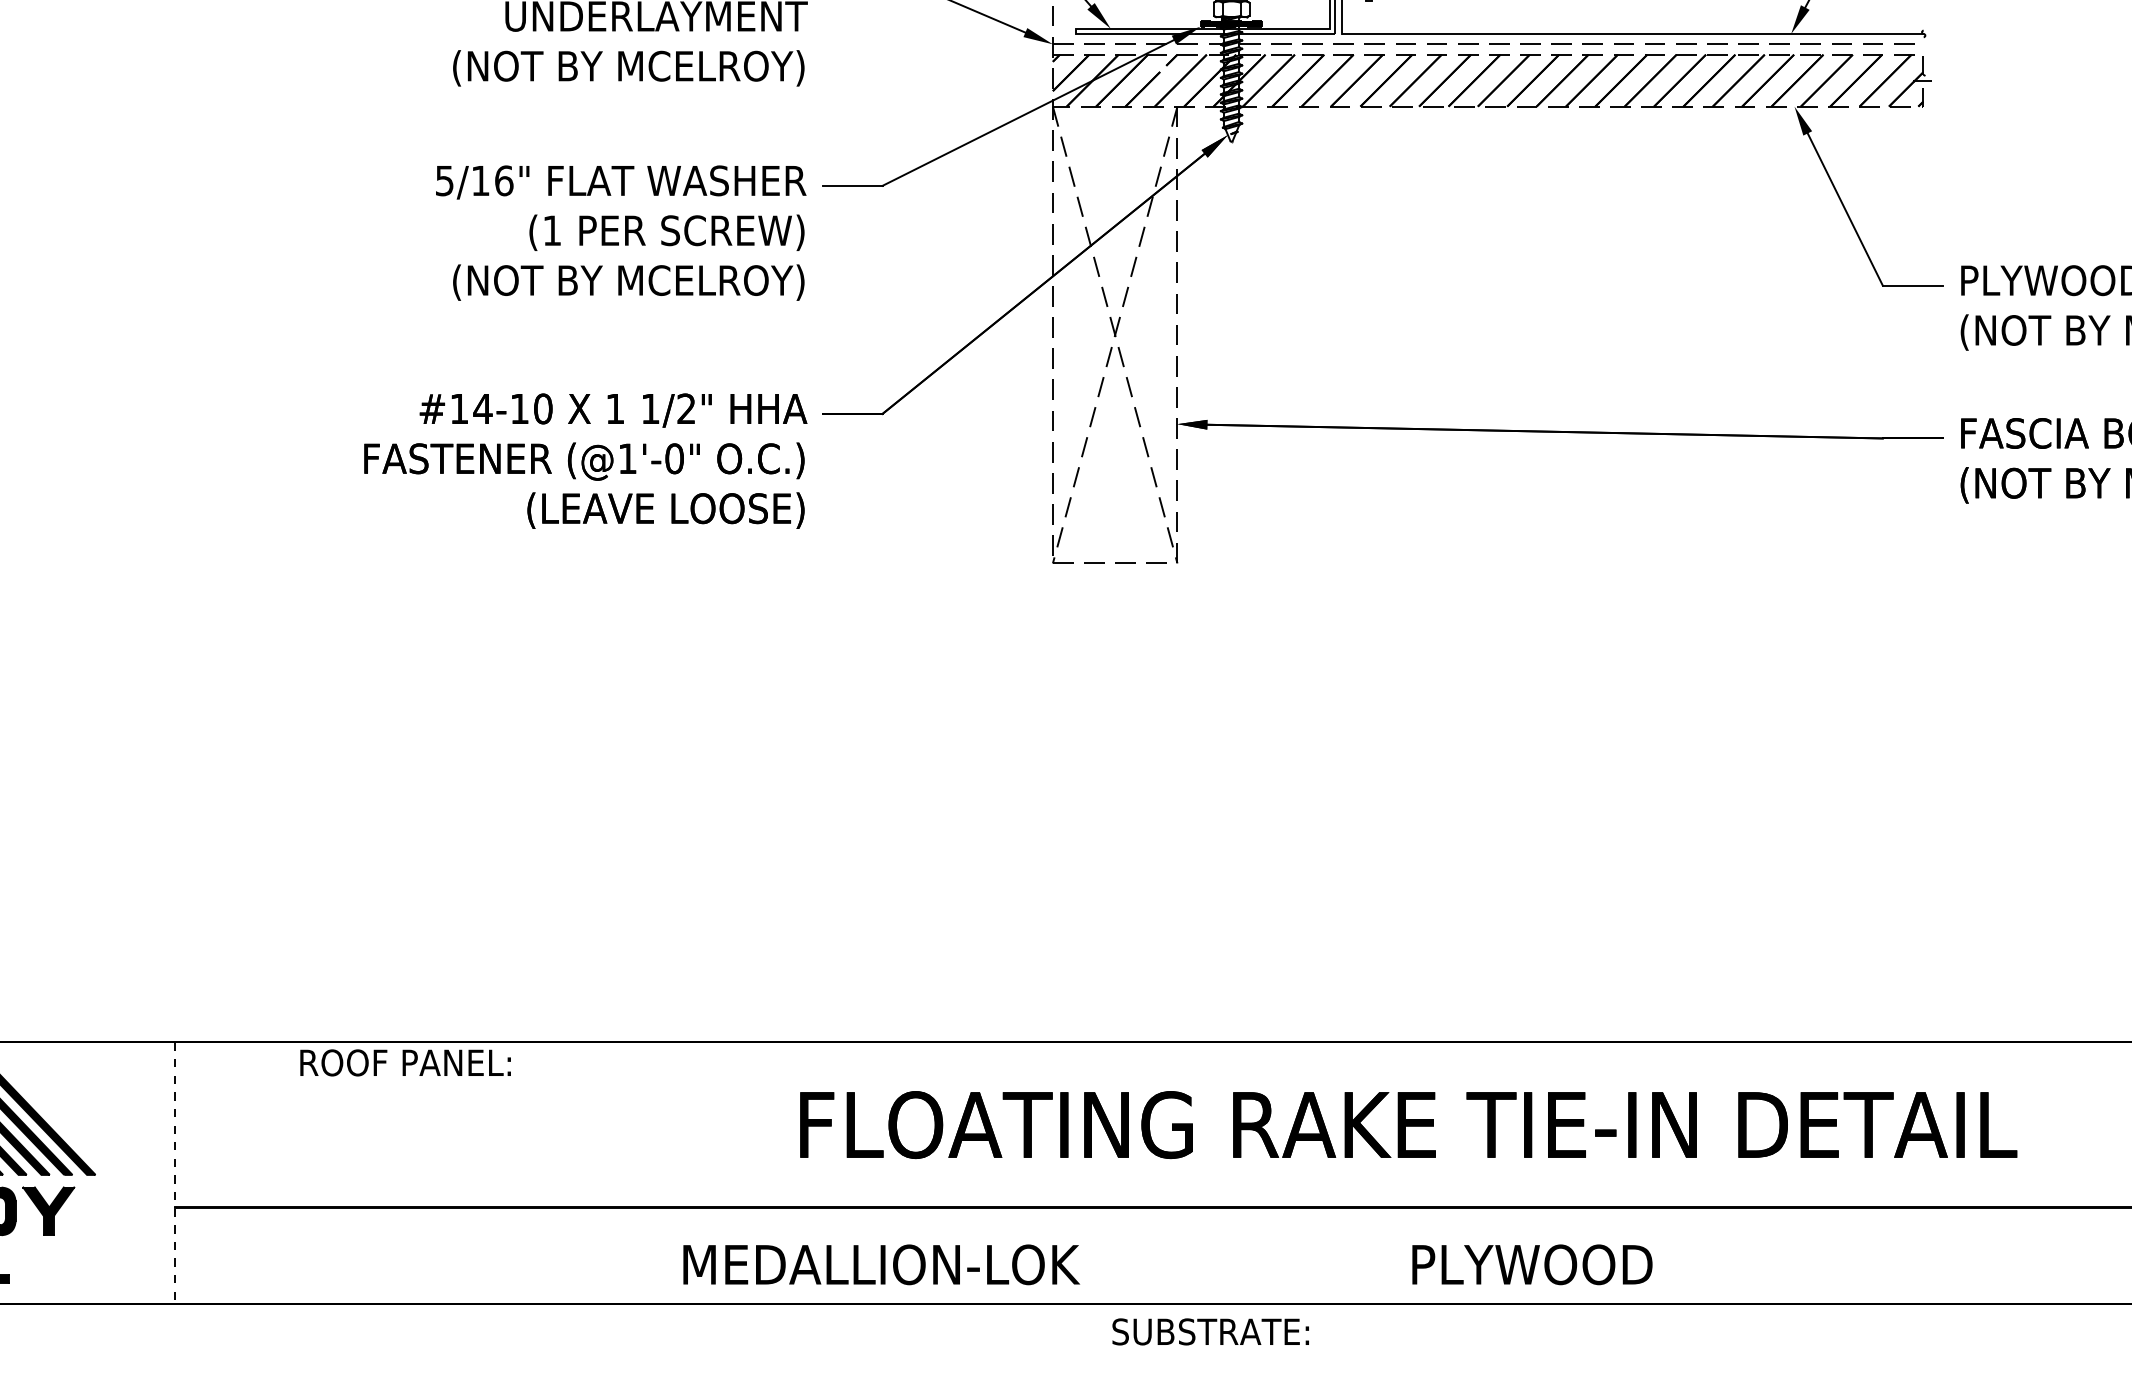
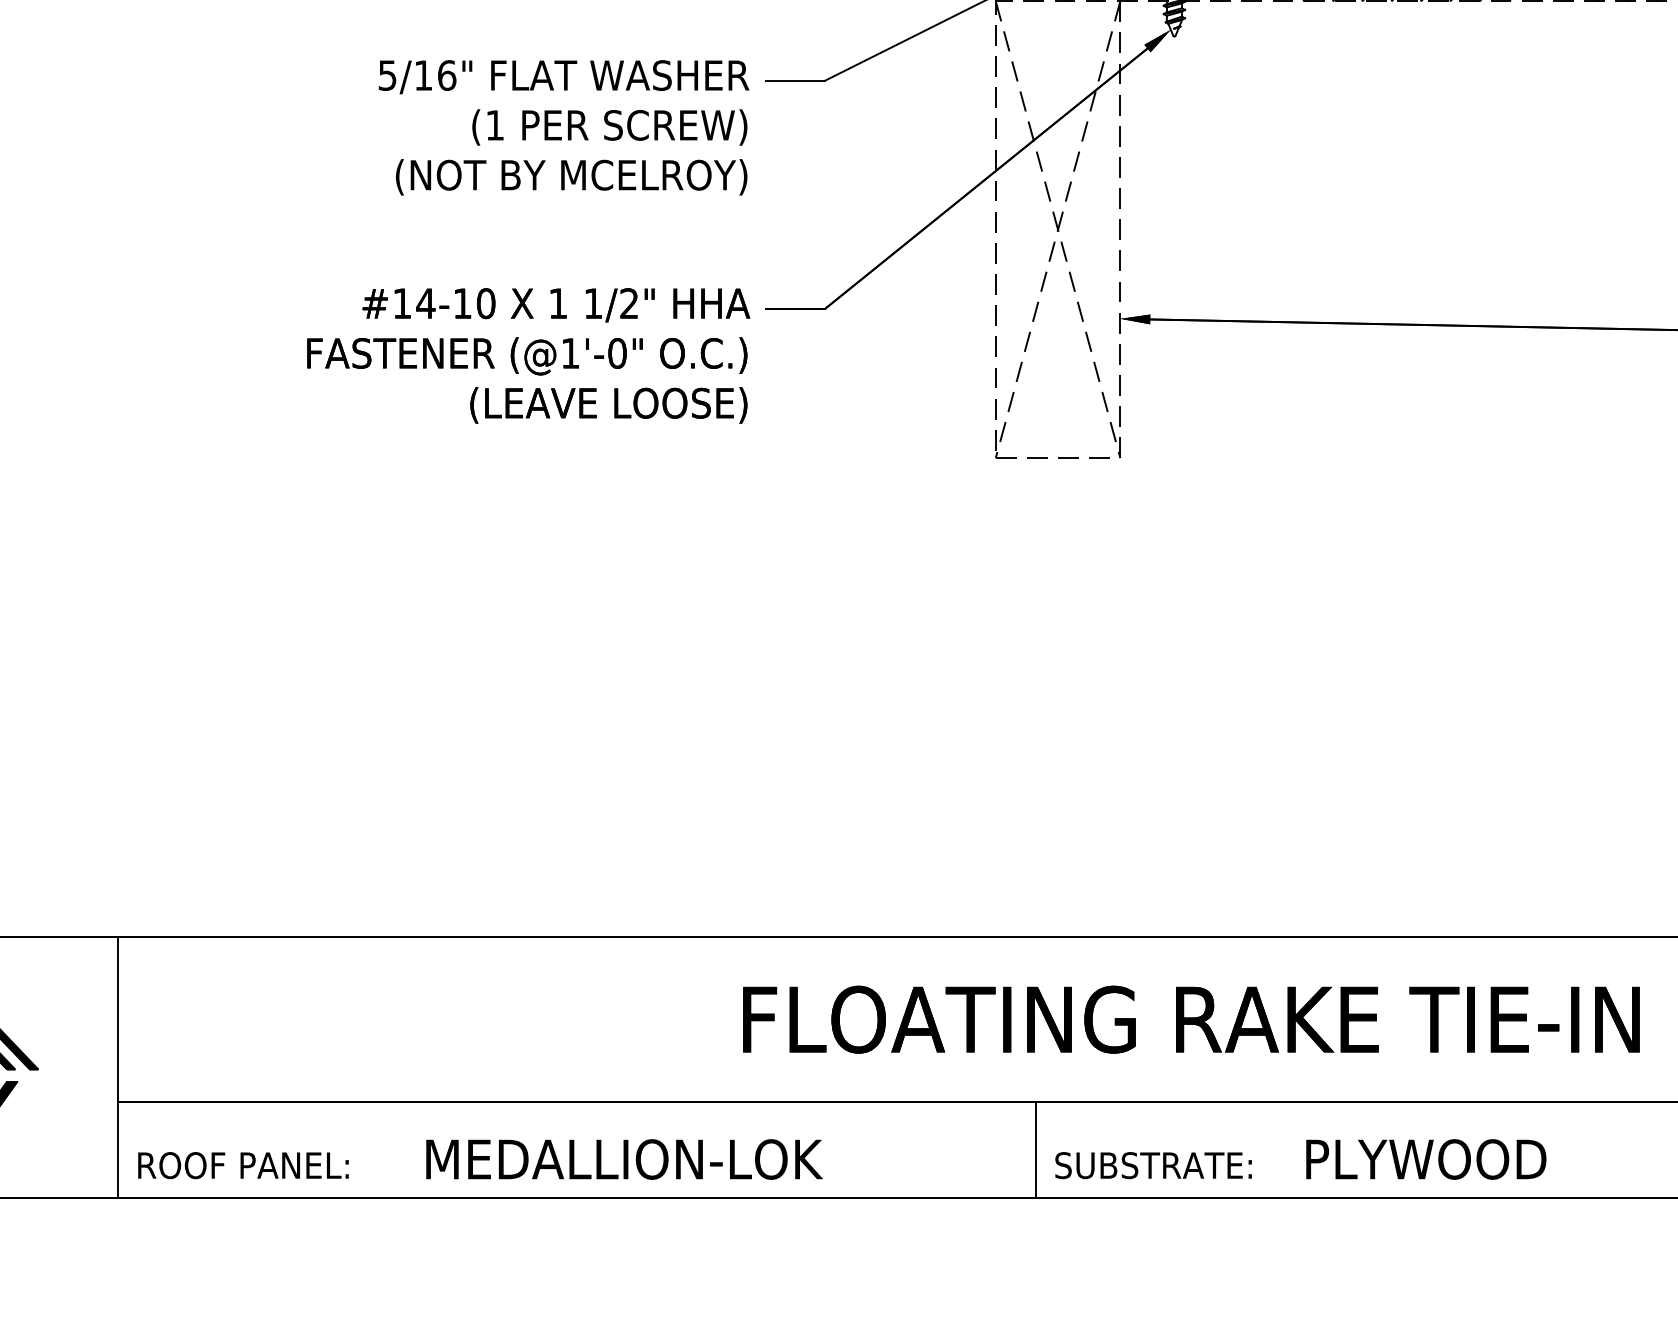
text: (405, 1062) -> (243, 1165), moved
line: (175, 1173) -> (118, 1068), dashed -> solid
line: (1093, 1255) -> (1036, 1150), added
text: (881, 1264) -> (624, 1159), moved
text: (1532, 1264) -> (1426, 1159), moved
text: (1210, 1331) -> (1153, 1165), moved

